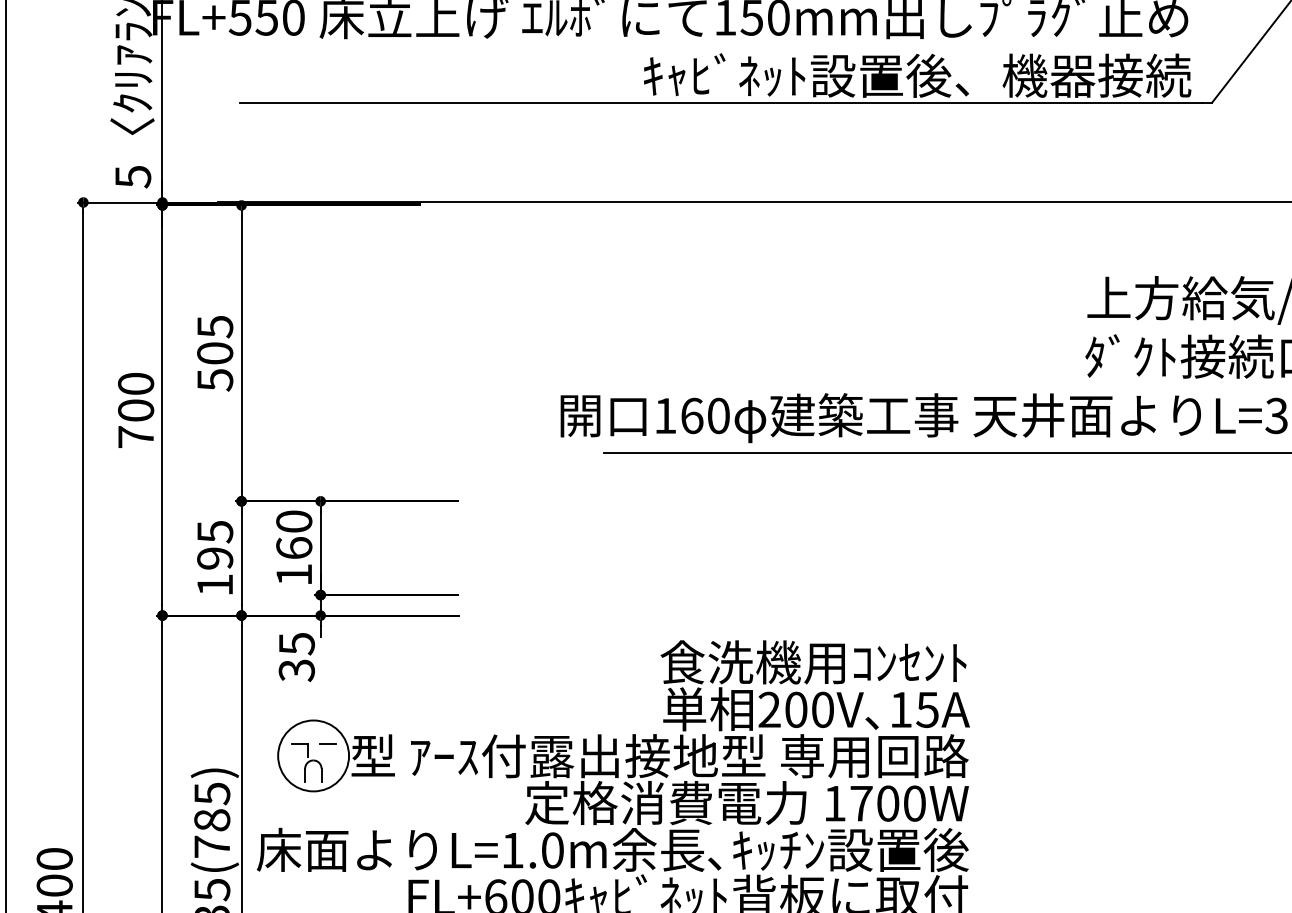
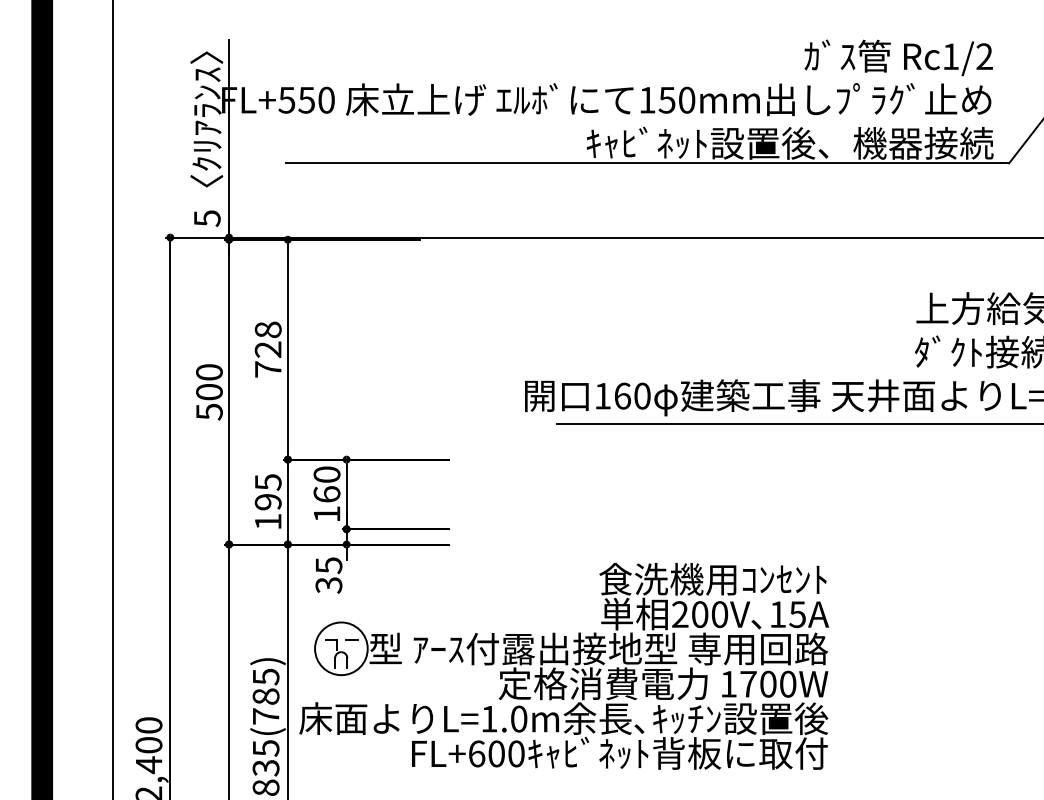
text: (214, 353) -> (267, 349), 505 -> 728
text: (136, 436) -> (209, 411), 700 -> 500

